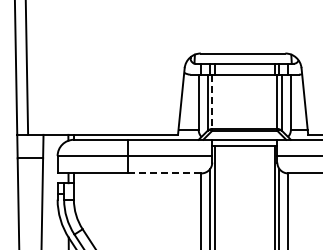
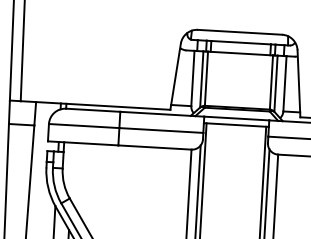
line: (212, 102) -> (206, 79), dashed -> solid
line: (164, 173) -> (154, 147), dashed -> solid

